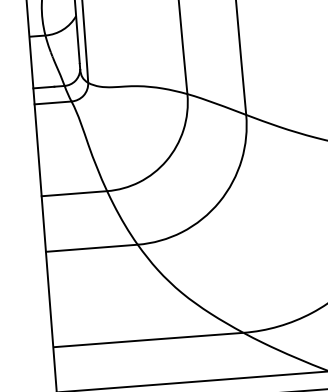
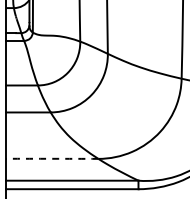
arc: (148, 339) -> (52, 158), solid -> dashed

